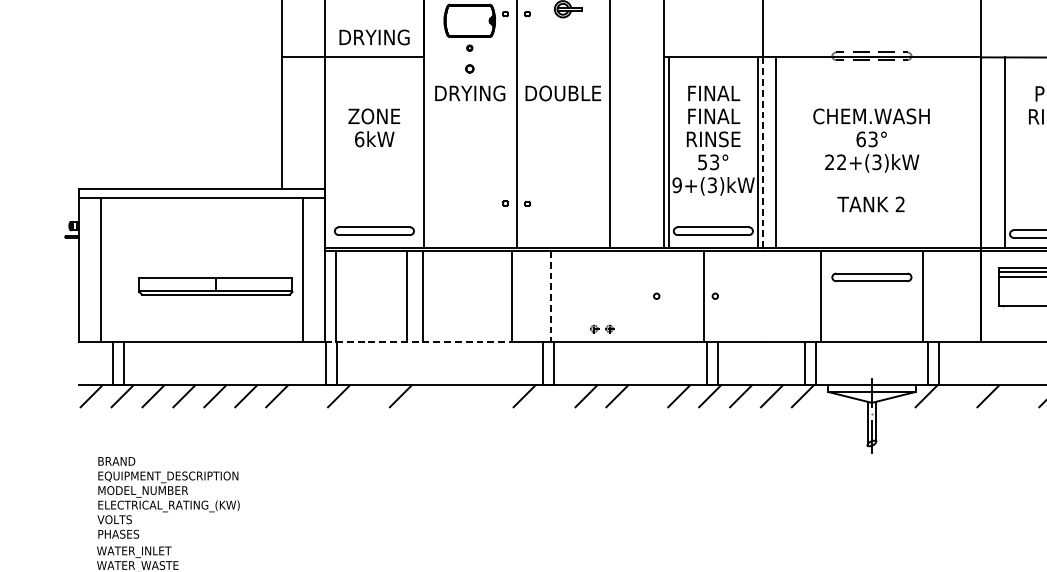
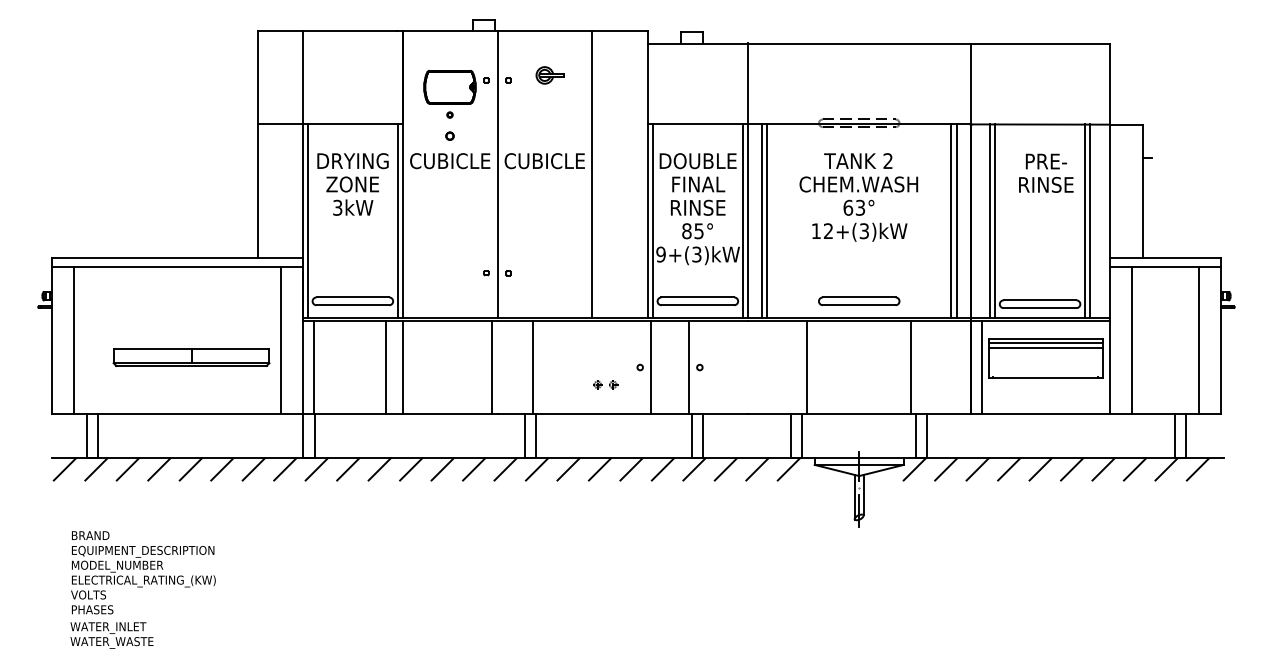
text: (374, 37) -> (352, 161), moved
text: (470, 93) -> (450, 161), DRYING -> CUBICLE
text: (562, 93) -> (544, 161), DOUBLE -> CUBICLE
text: (713, 93) -> (697, 161), FINAL -> DOUBLE
text: (359, 139) -> (337, 207), 6kW -> 3kW
line: (762, 151) -> (747, 220), dashed -> solid
line: (329, 152) -> (307, 221), added
line: (418, 152) -> (397, 221), added
line: (780, 152) -> (766, 221), added
line: (962, 152) -> (951, 221), added
line: (967, 152) -> (956, 221), added
line: (999, 152) -> (989, 221), added
text: (828, 161) -> (815, 230), 22+(3)kW -> 12+(3)kW
text: (708, 162) -> (692, 231), 53° -> 85°
text: (871, 203) -> (858, 160), moved
part: (872, 277) -> (859, 301), moved
line: (667, 296) -> (651, 367), added
line: (992, 296) -> (981, 367), added
line: (550, 297) -> (532, 368), dashed -> solid
part: (601, 328) -> (605, 384), moved
line: (421, 341) -> (400, 413), dashed -> solid
line: (308, 396) -> (285, 469), added
line: (370, 396) -> (348, 469), added
line: (432, 396) -> (411, 469), added
line: (462, 396) -> (442, 469), added
line: (493, 396) -> (474, 469), added
line: (555, 396) -> (537, 469), added
line: (648, 396) -> (631, 469), added
line: (957, 396) -> (946, 469), added
line: (1019, 396) -> (1009, 469), added

